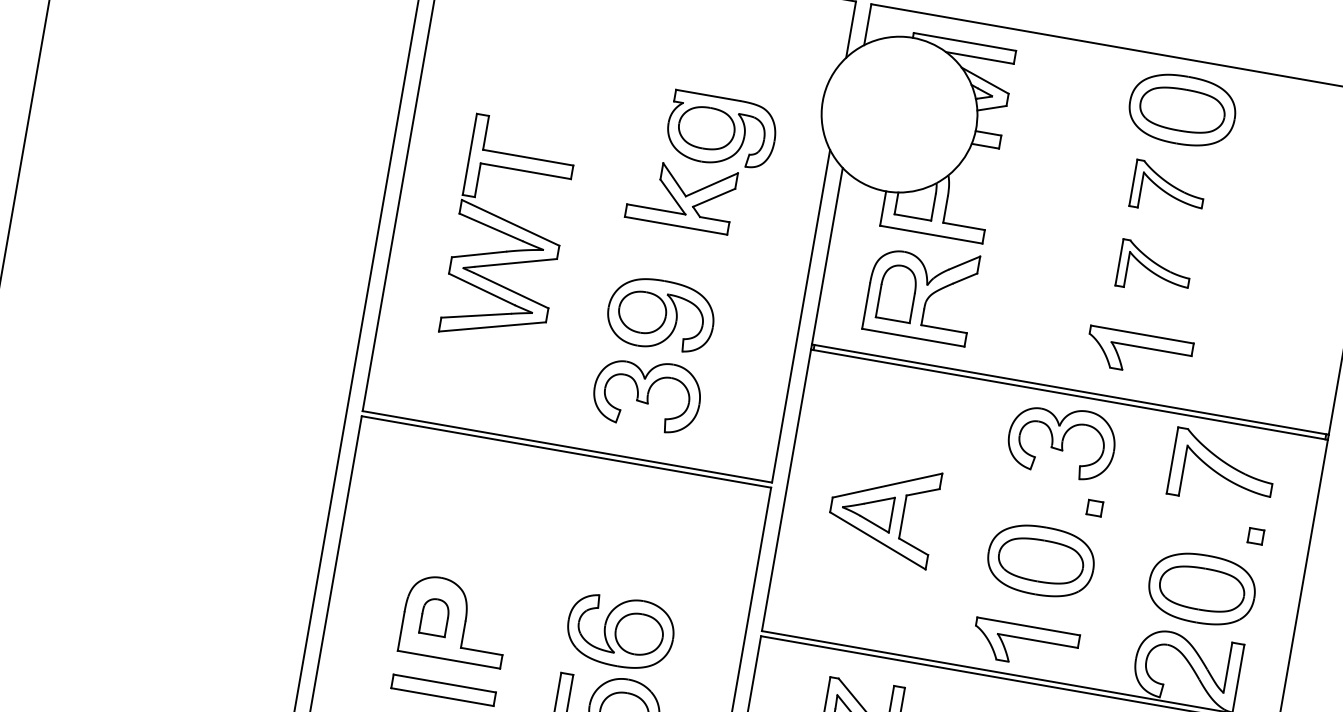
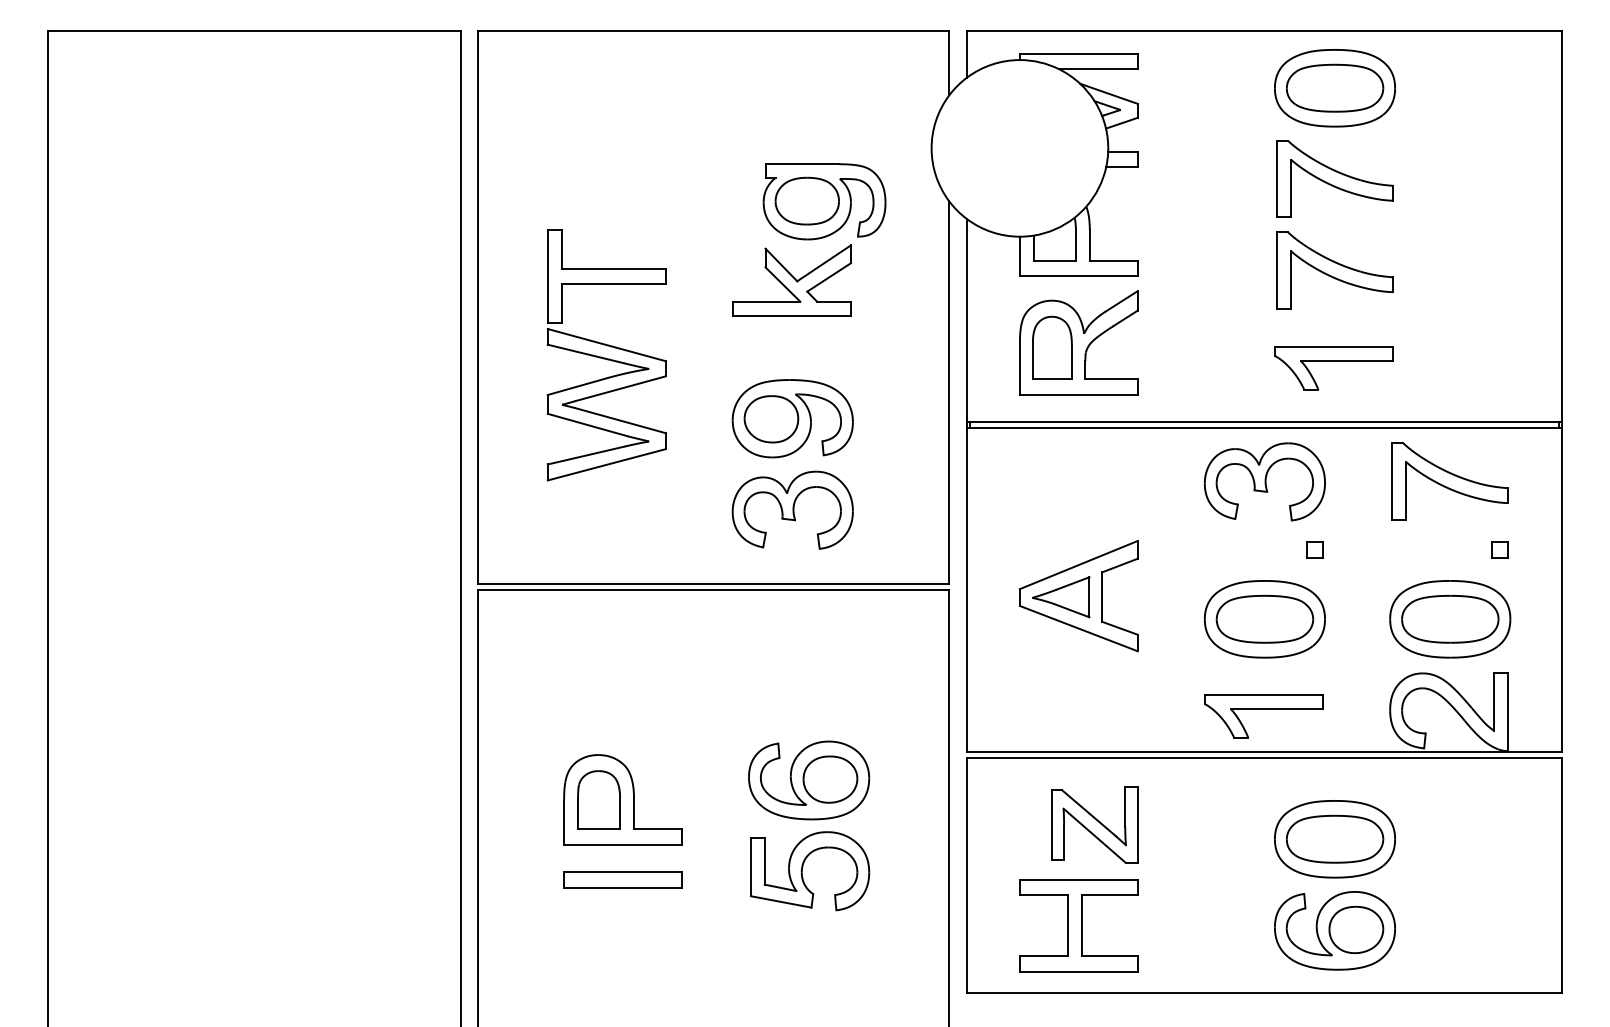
part: (1168, 188) -> (1334, 178), size x1.43
part: (1154, 268) -> (1334, 270), size x1.43
part: (434, 616) -> (598, 799), size x1.43

